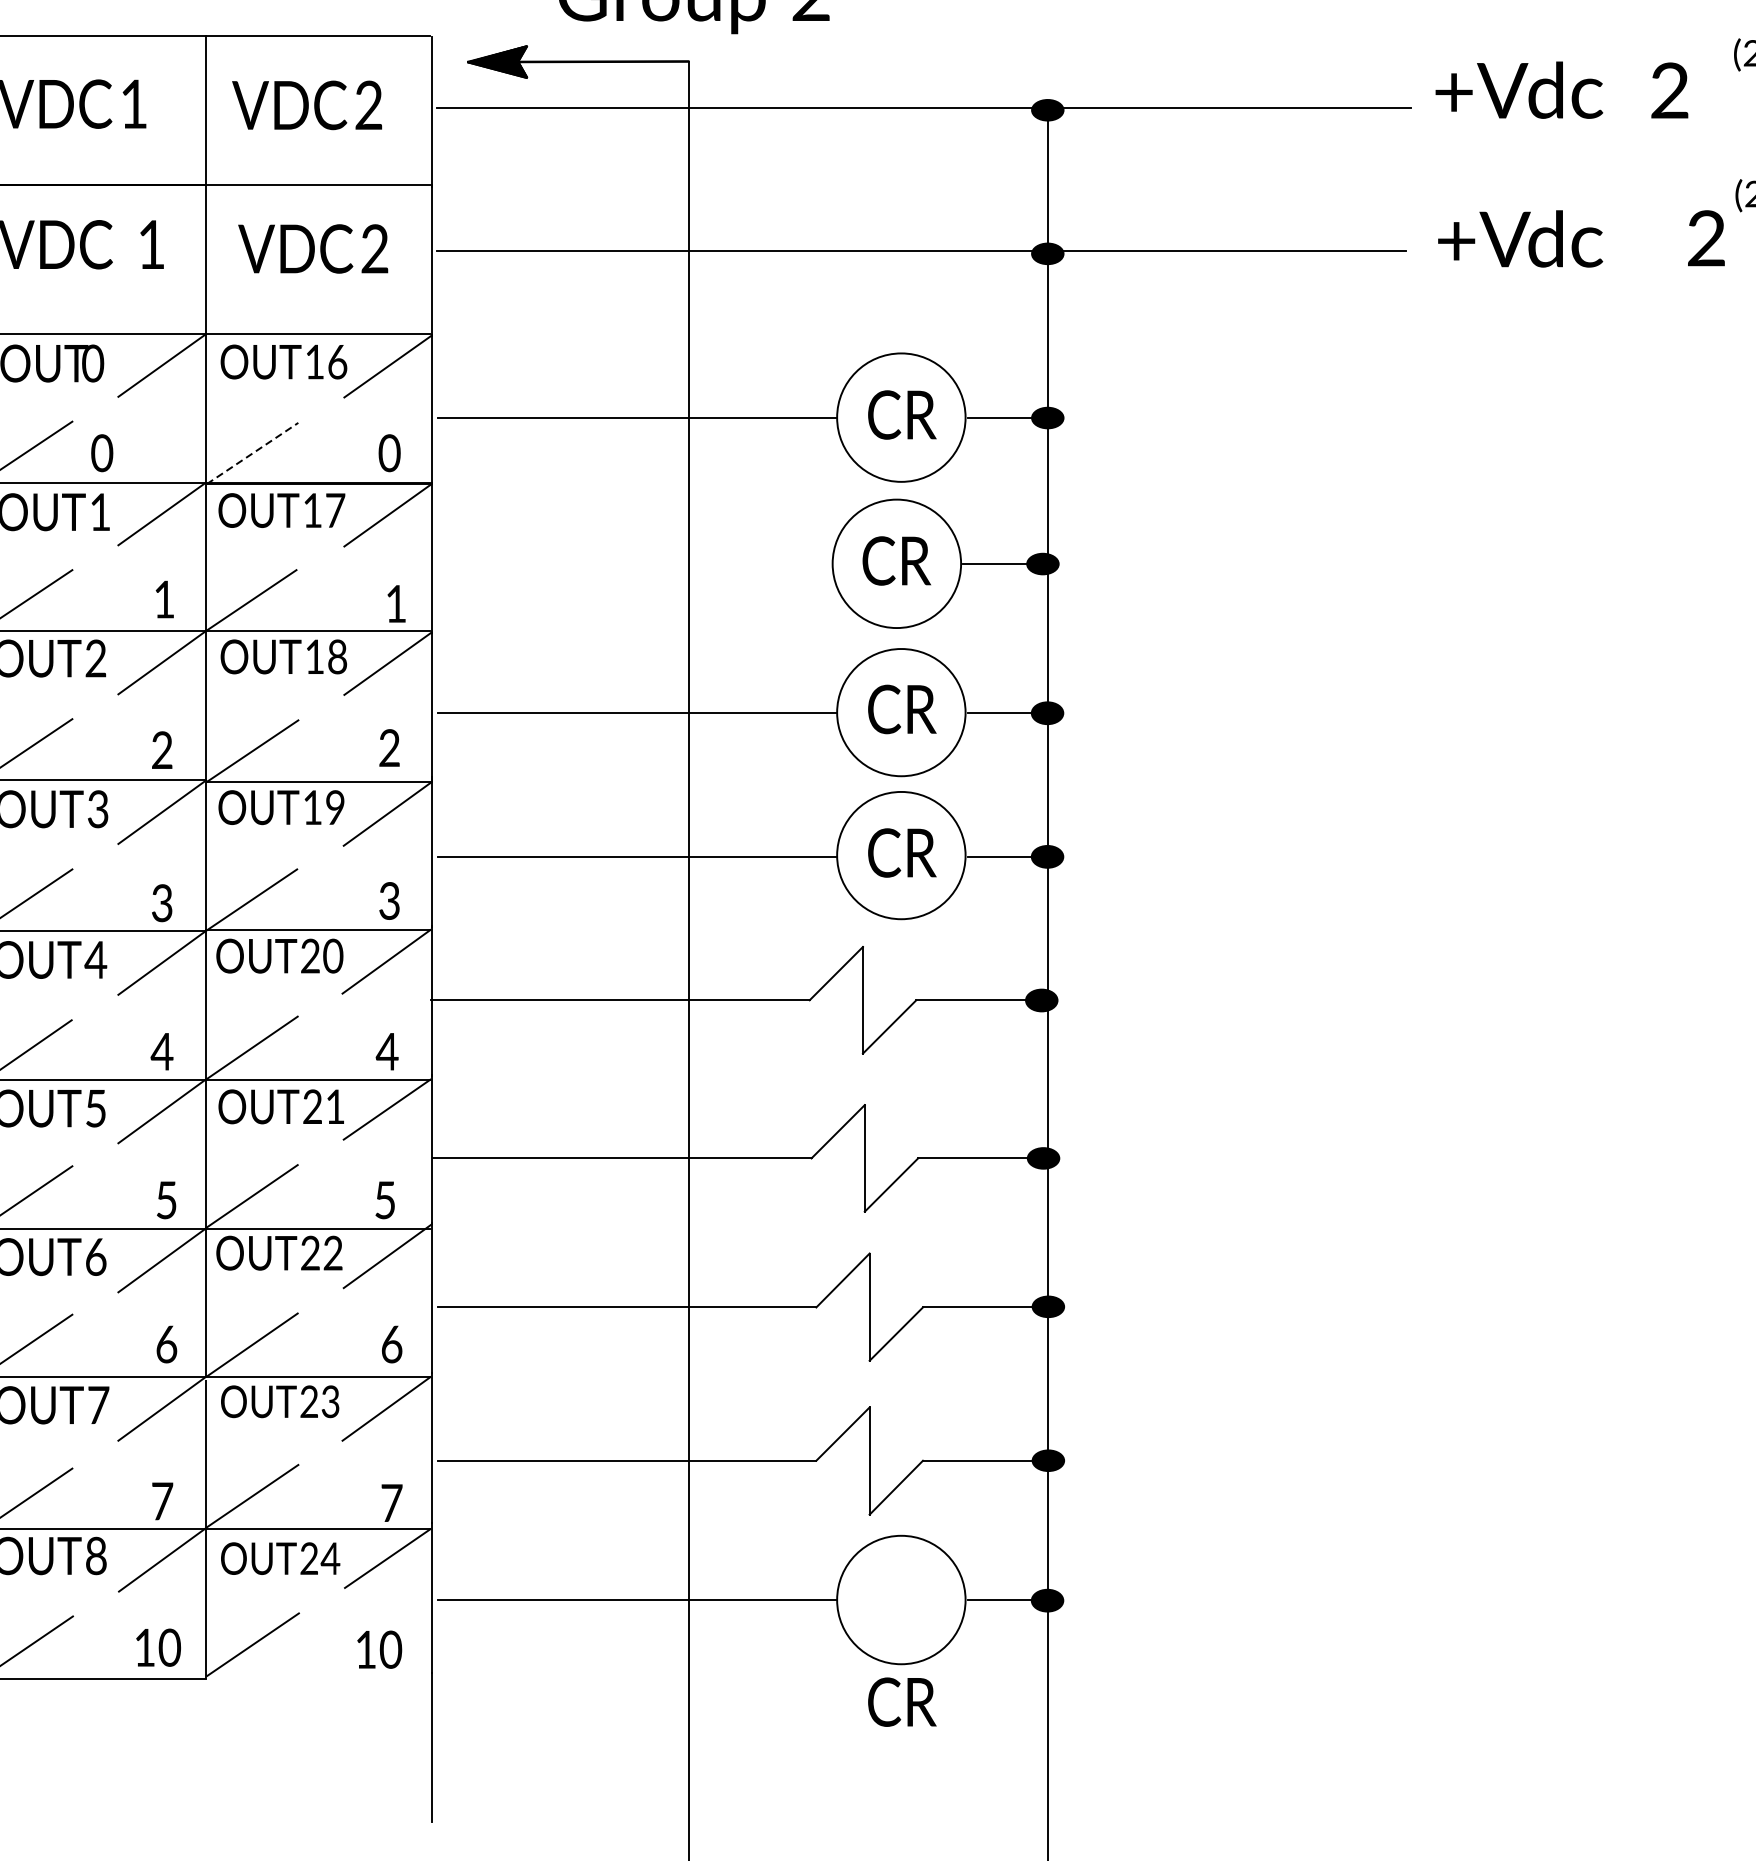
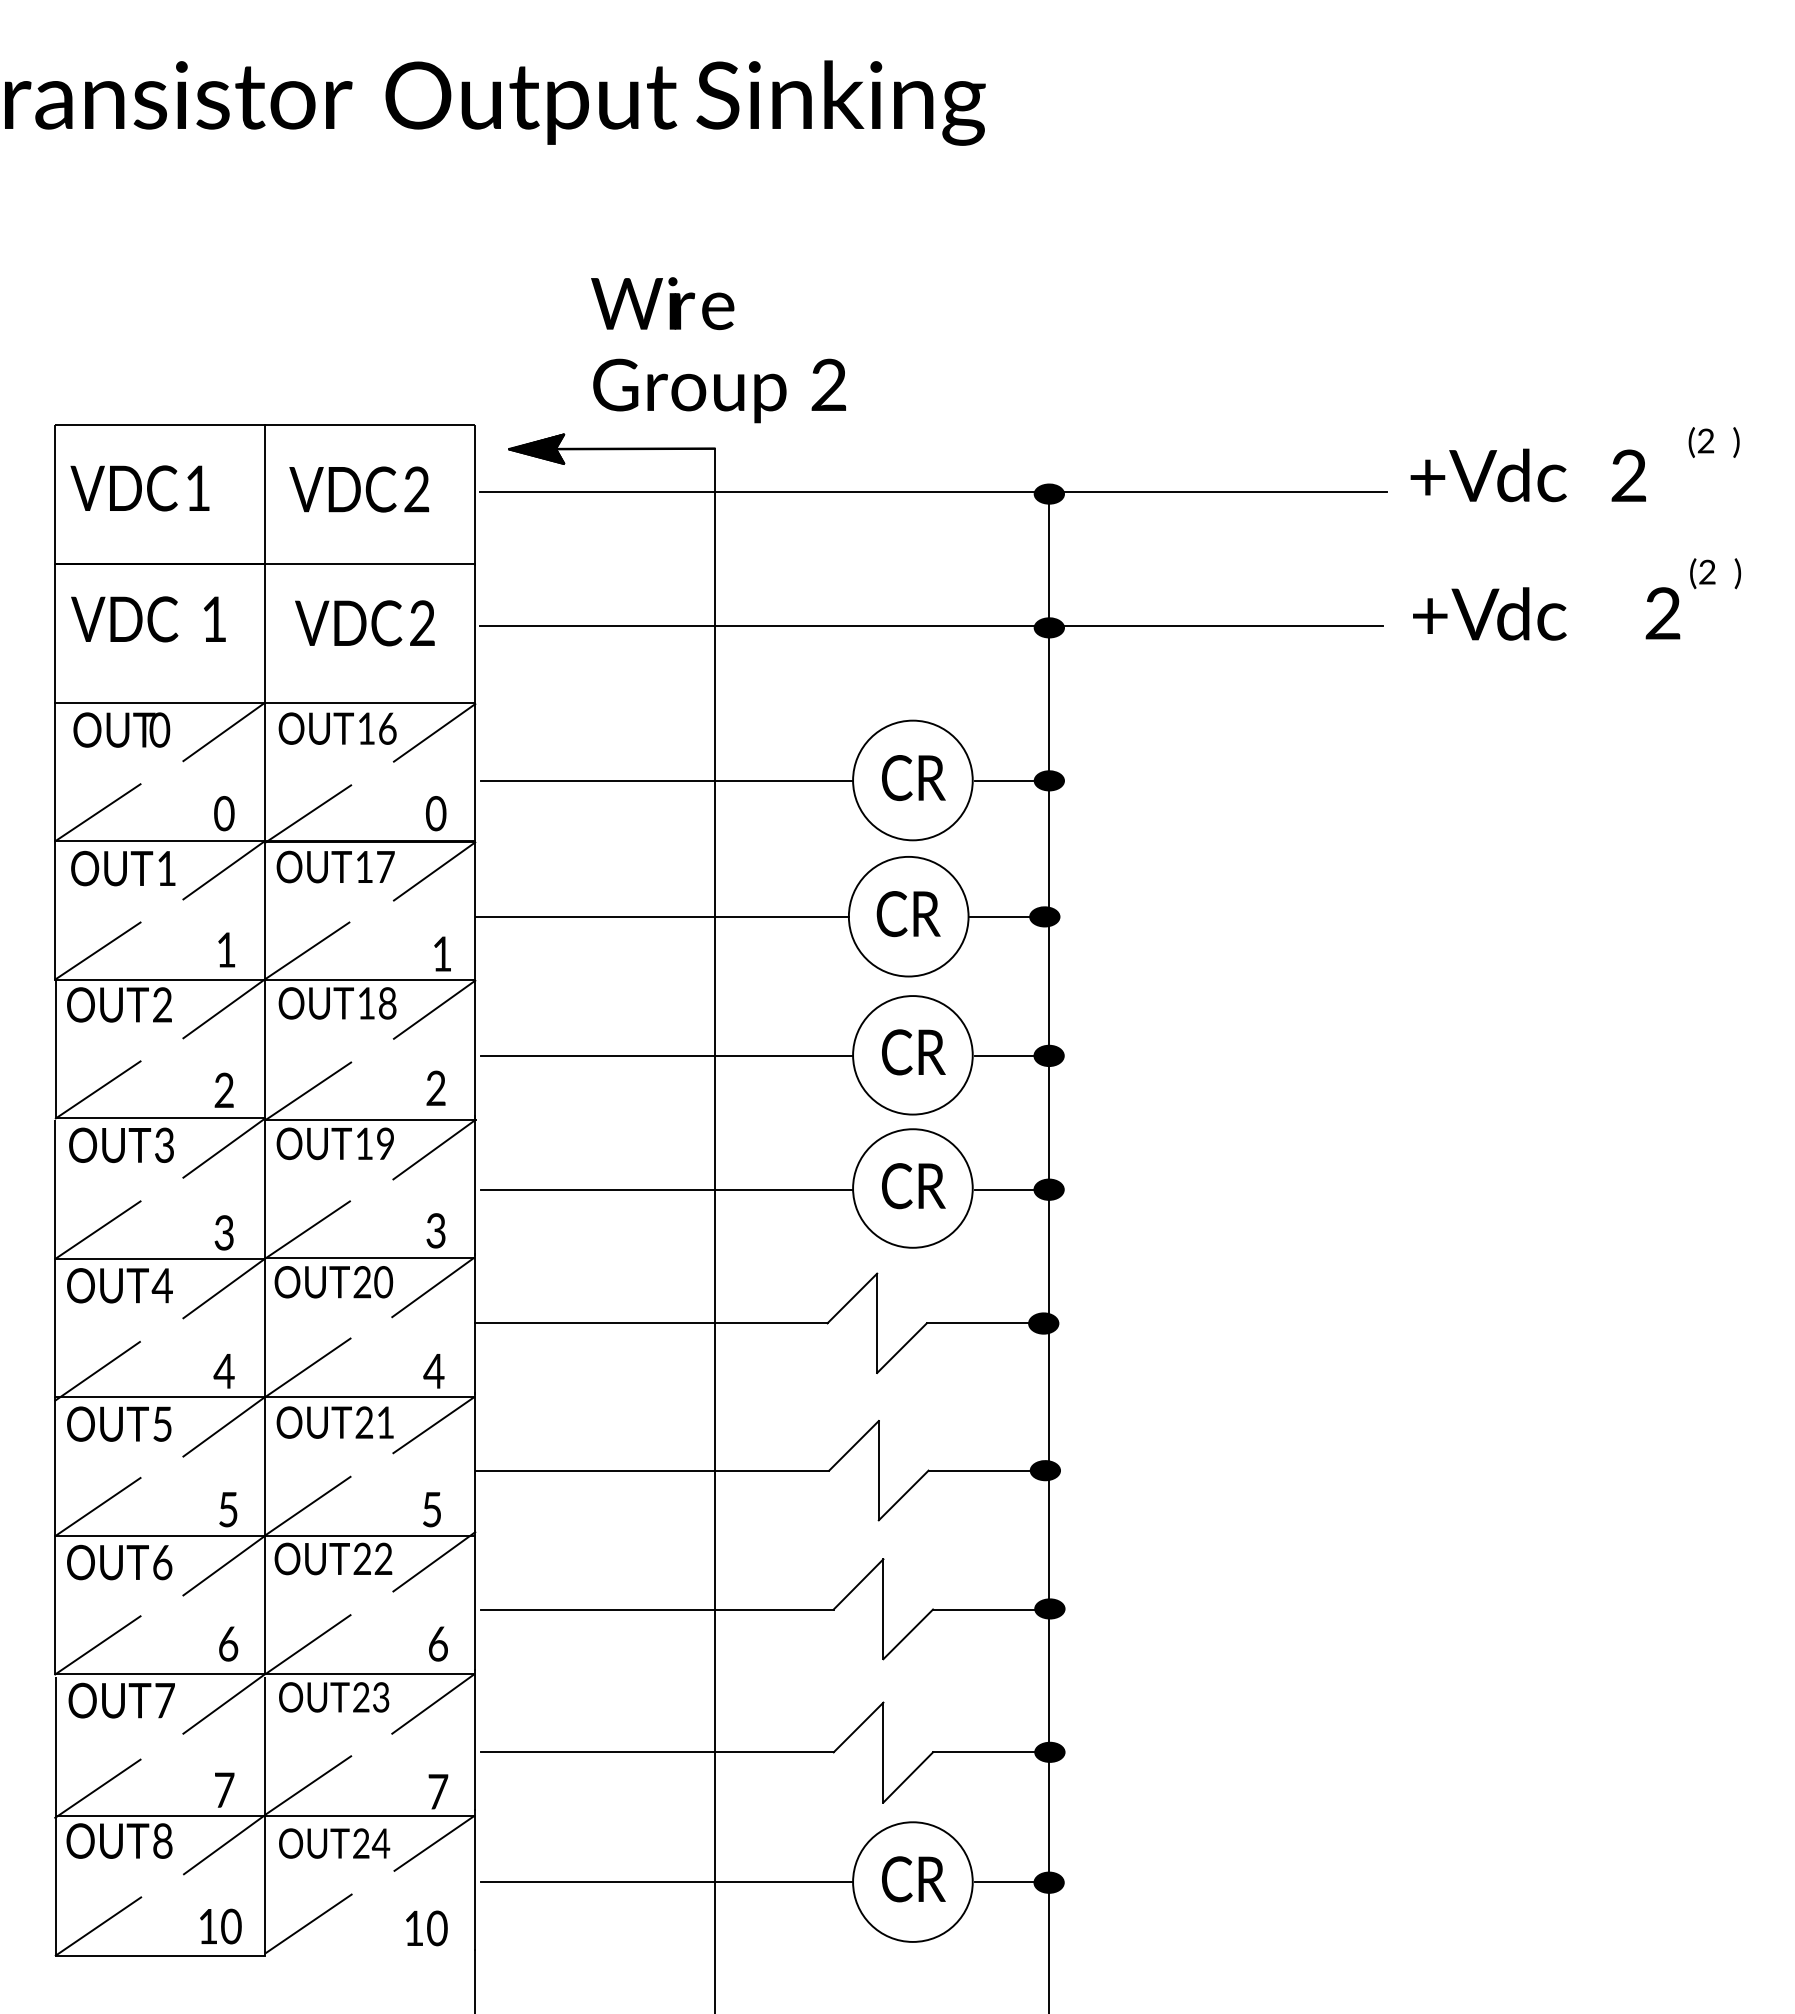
text: (102, 453) -> (224, 813), moved
line: (252, 453) -> (308, 813), dashed -> solid
line: (632, 563) -> (662, 916), added
text: (901, 1702) -> (913, 1879), moved

